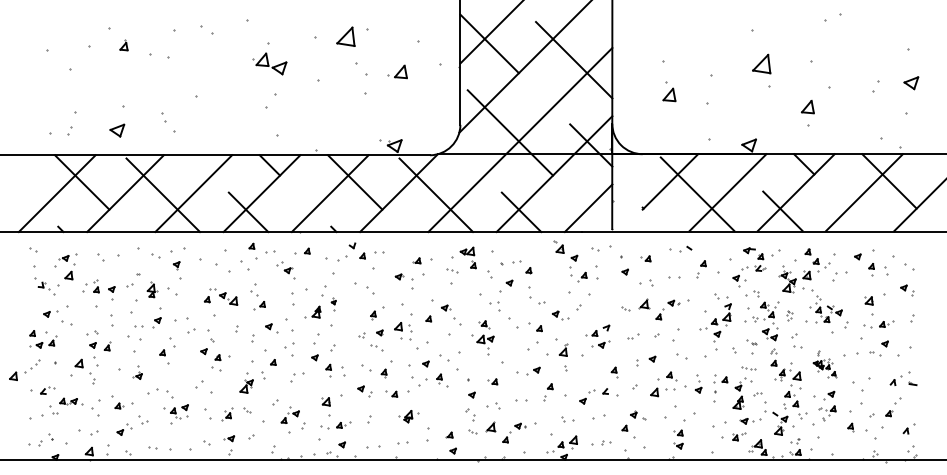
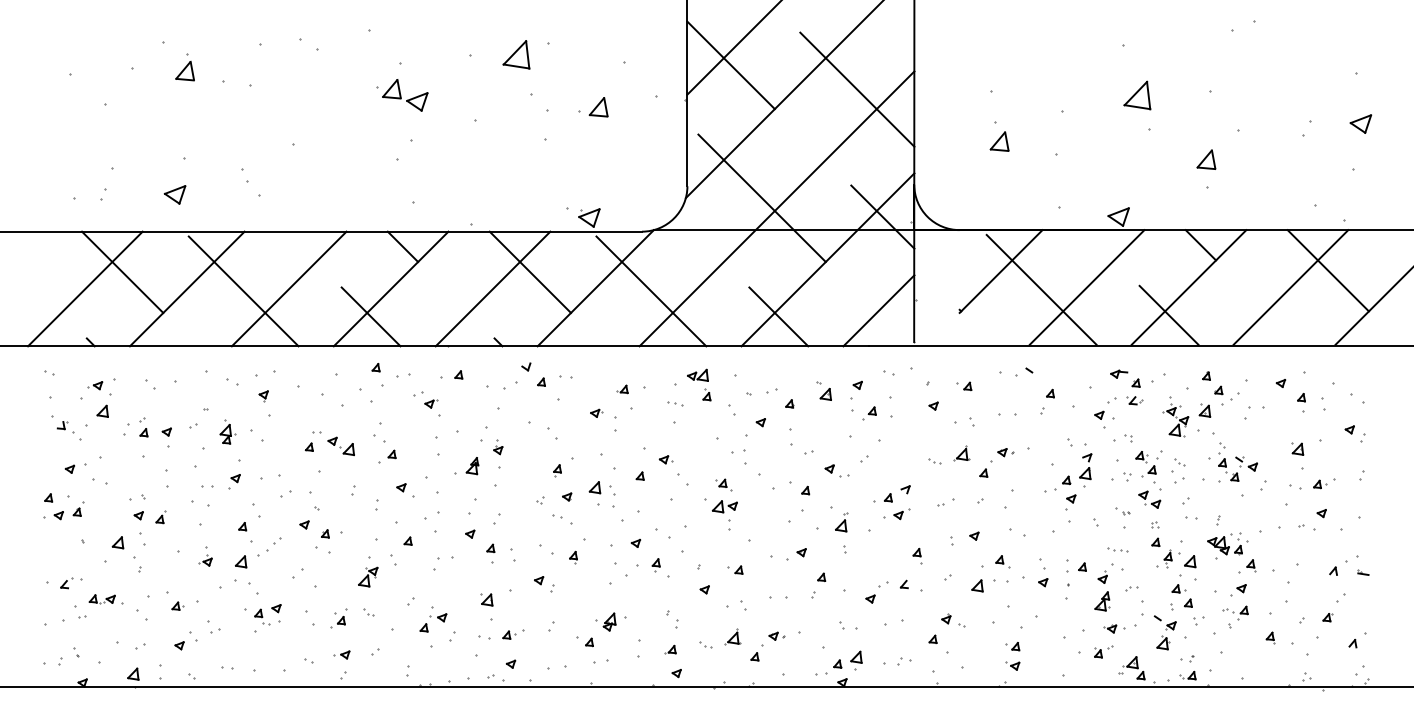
part: (123, 44) -> (184, 66), size x1.67
part: (558, 246) -> (823, 390), moved
part: (333, 304) -> (497, 454), size x1.43
part: (789, 315) -> (1178, 470), size x1.67
part: (824, 364) -> (1231, 544), size x1.43
part: (24, 369) -> (257, 551), moved
part: (391, 393) -> (584, 641), moved
part: (470, 414) -> (672, 618), moved

